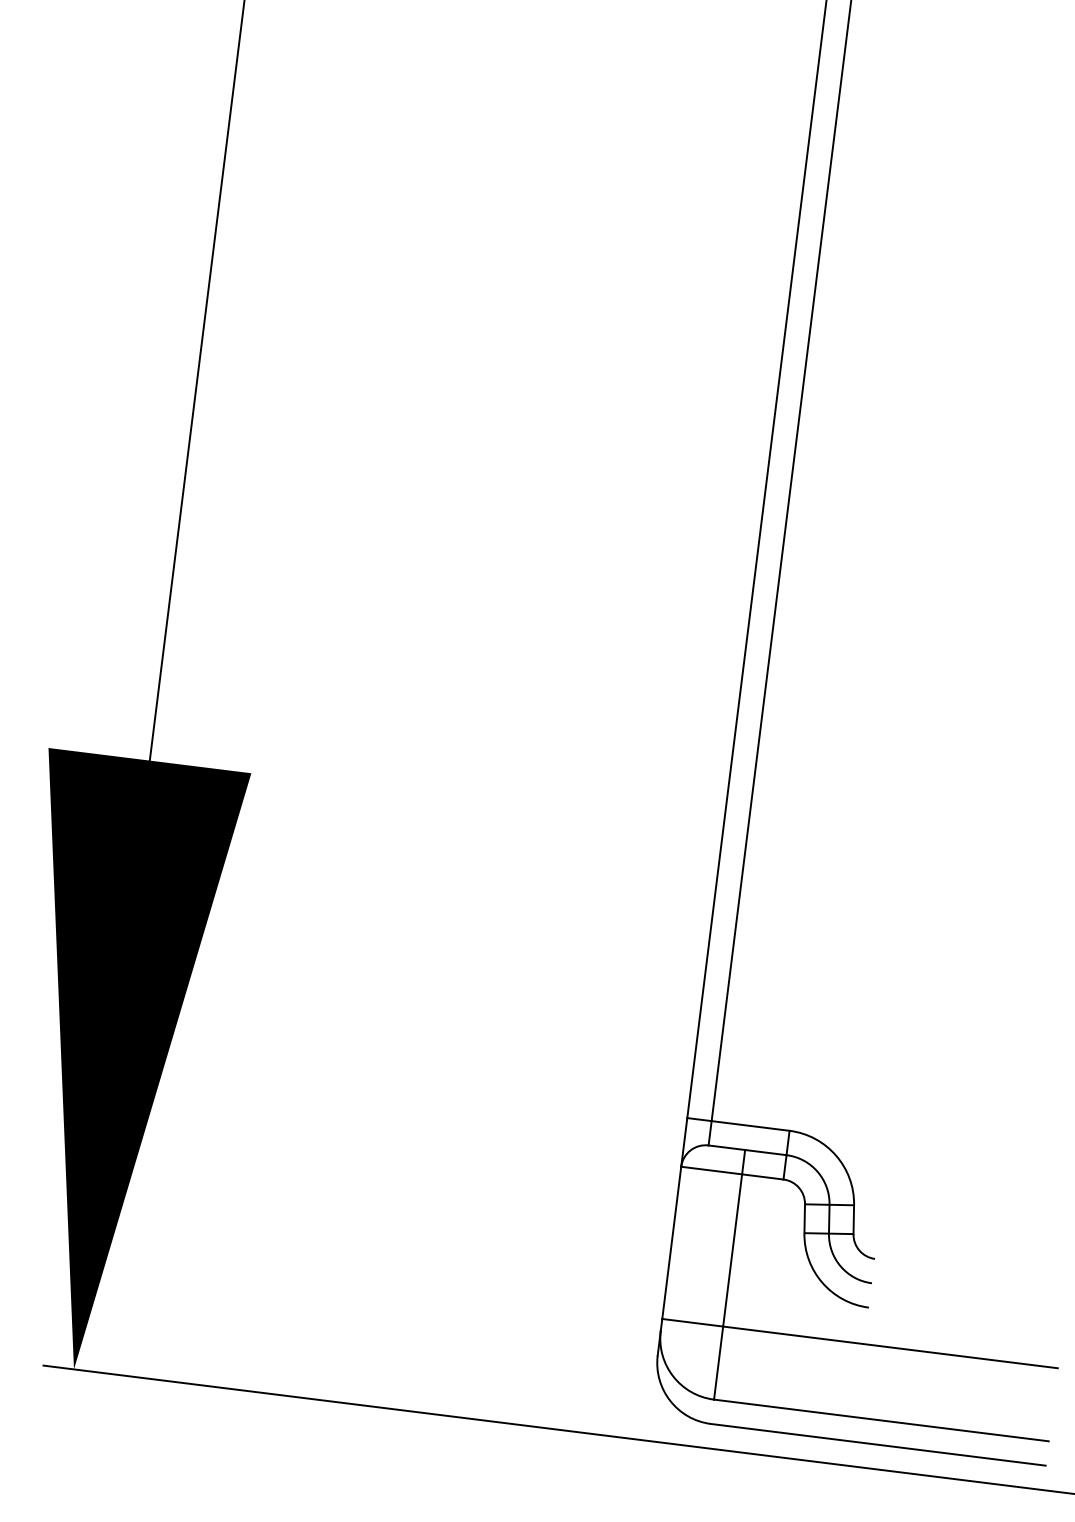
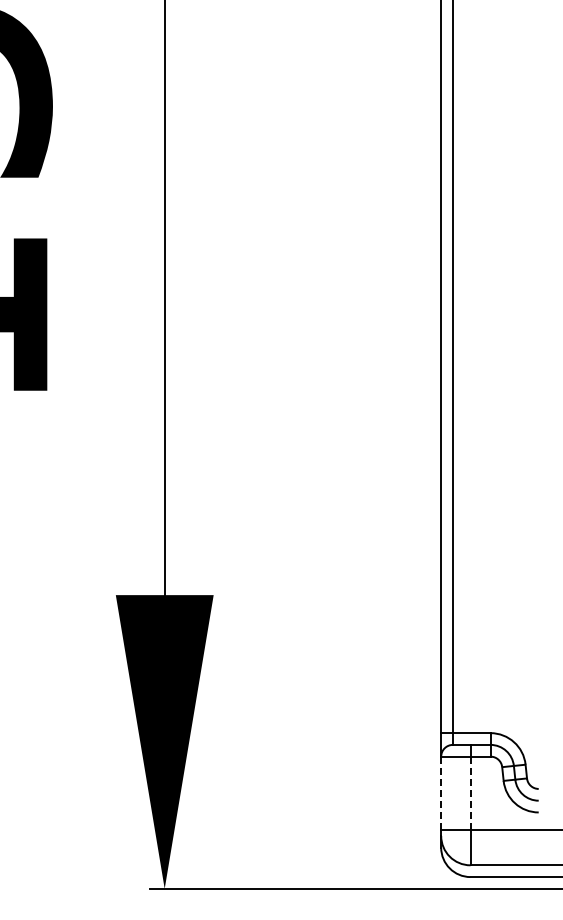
line: (672, 1243) -> (441, 793), solid -> dashed
line: (732, 1250) -> (470, 793), solid -> dashed

